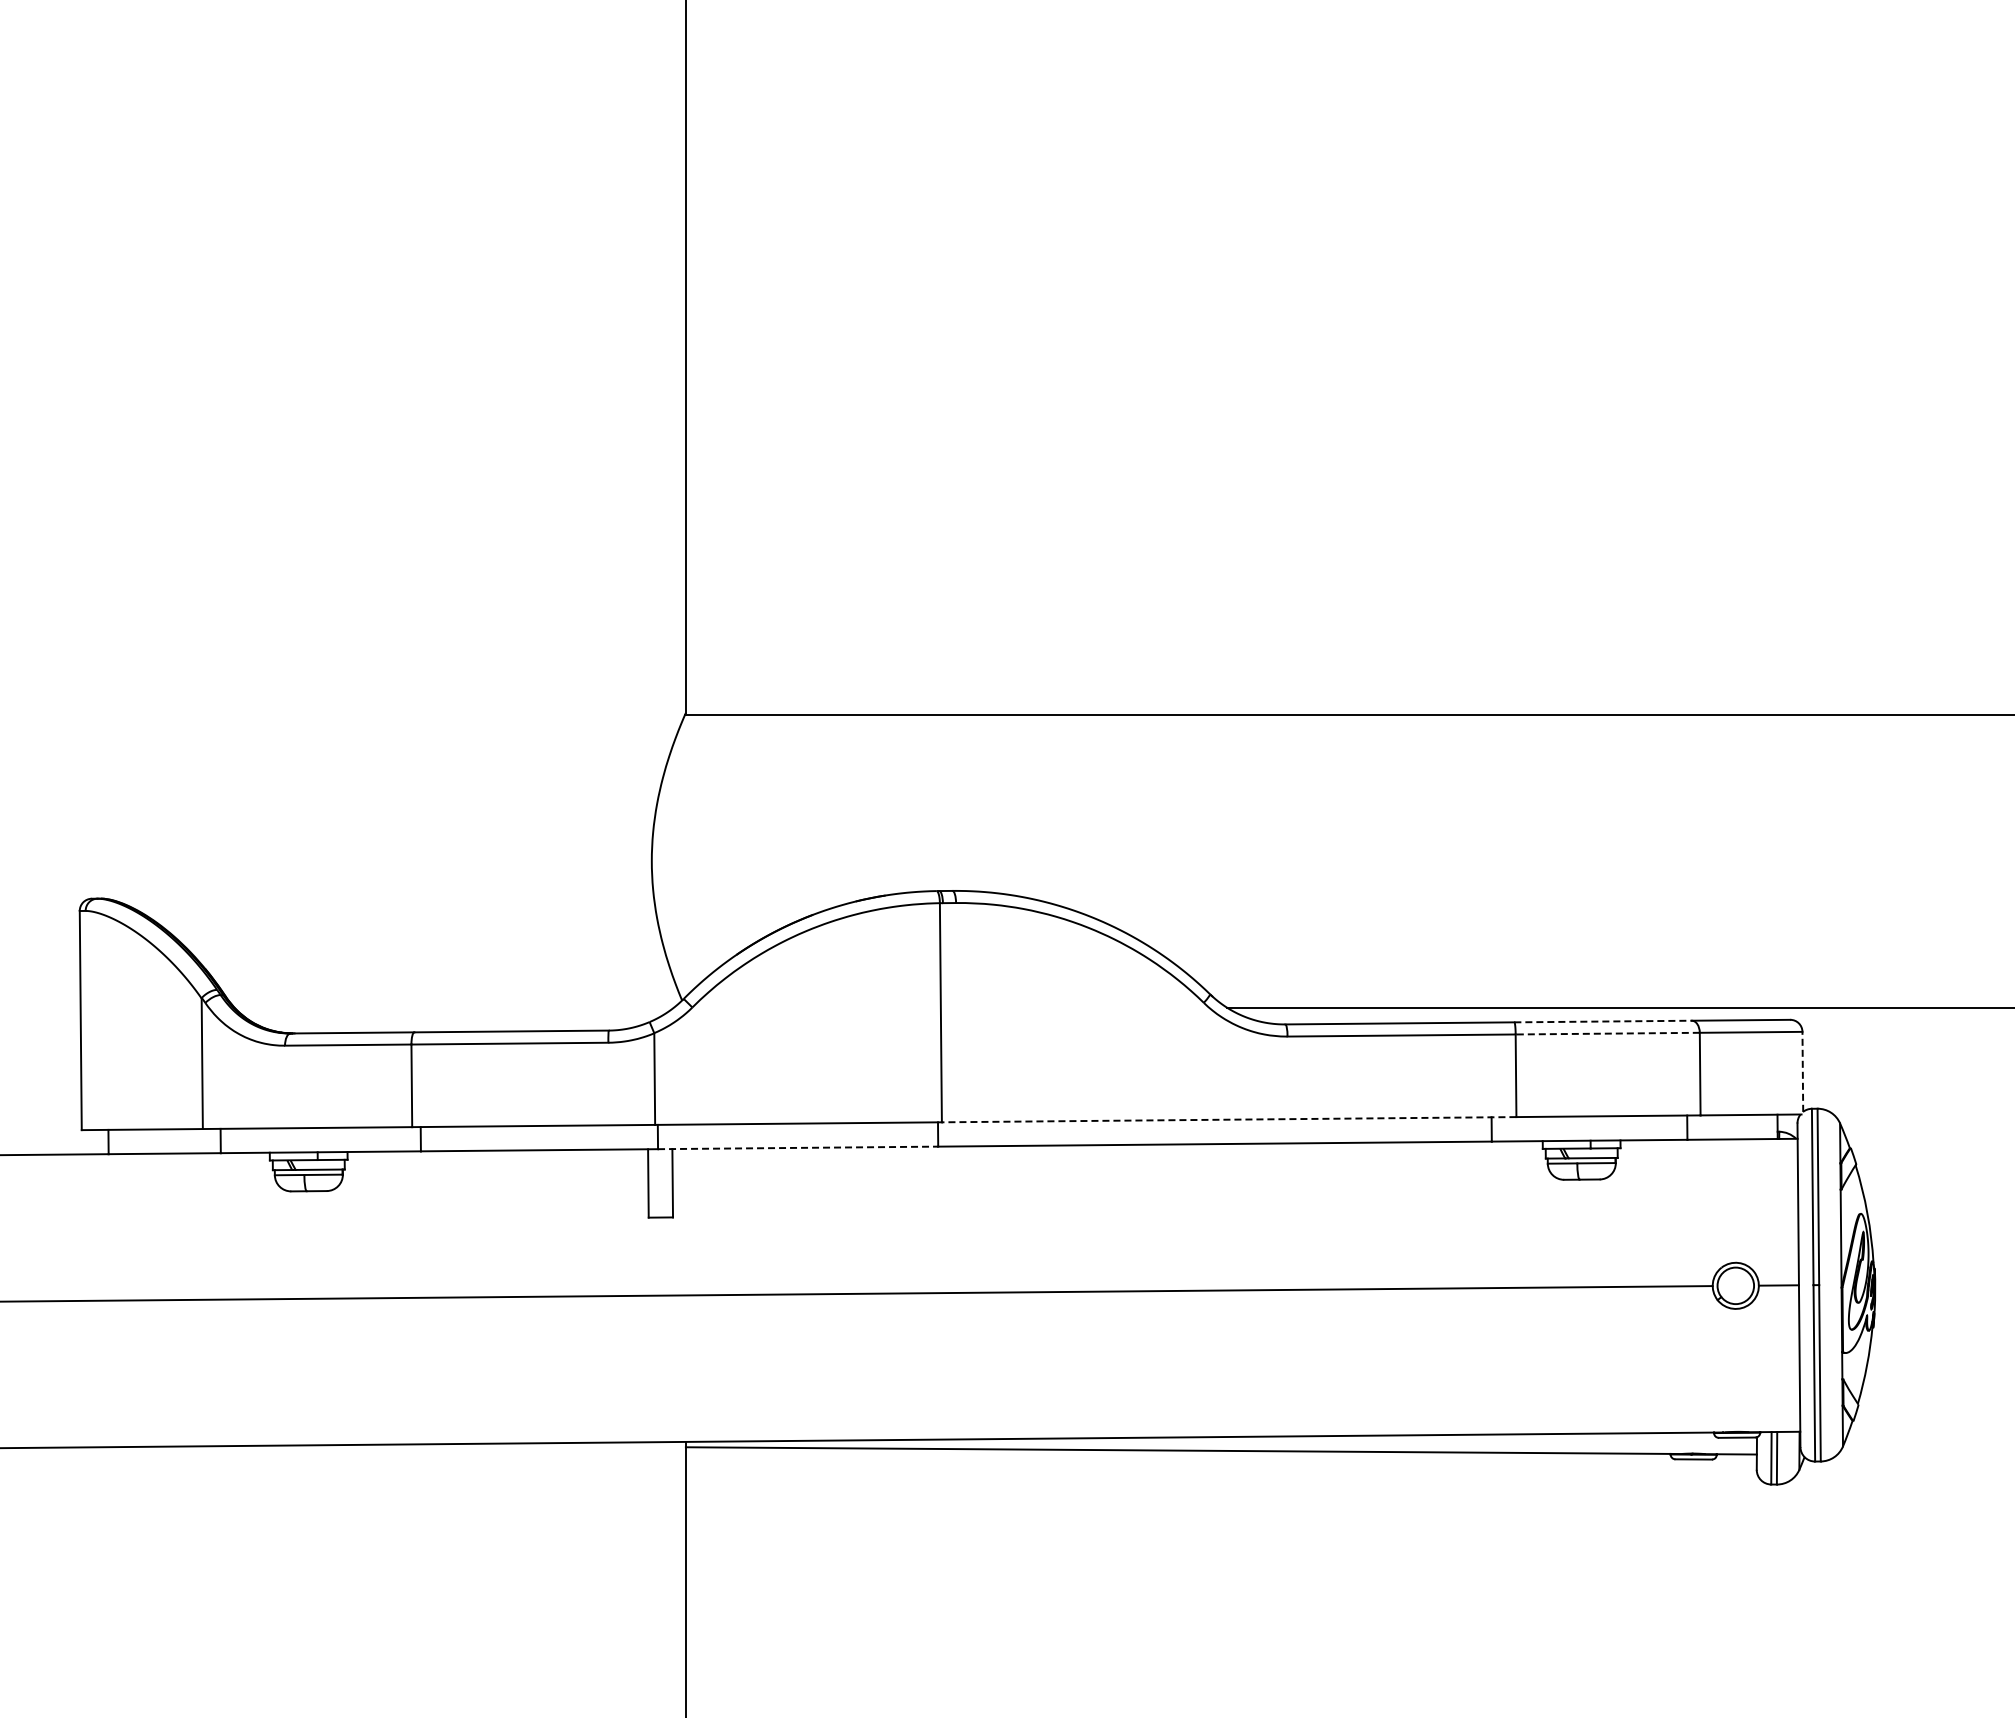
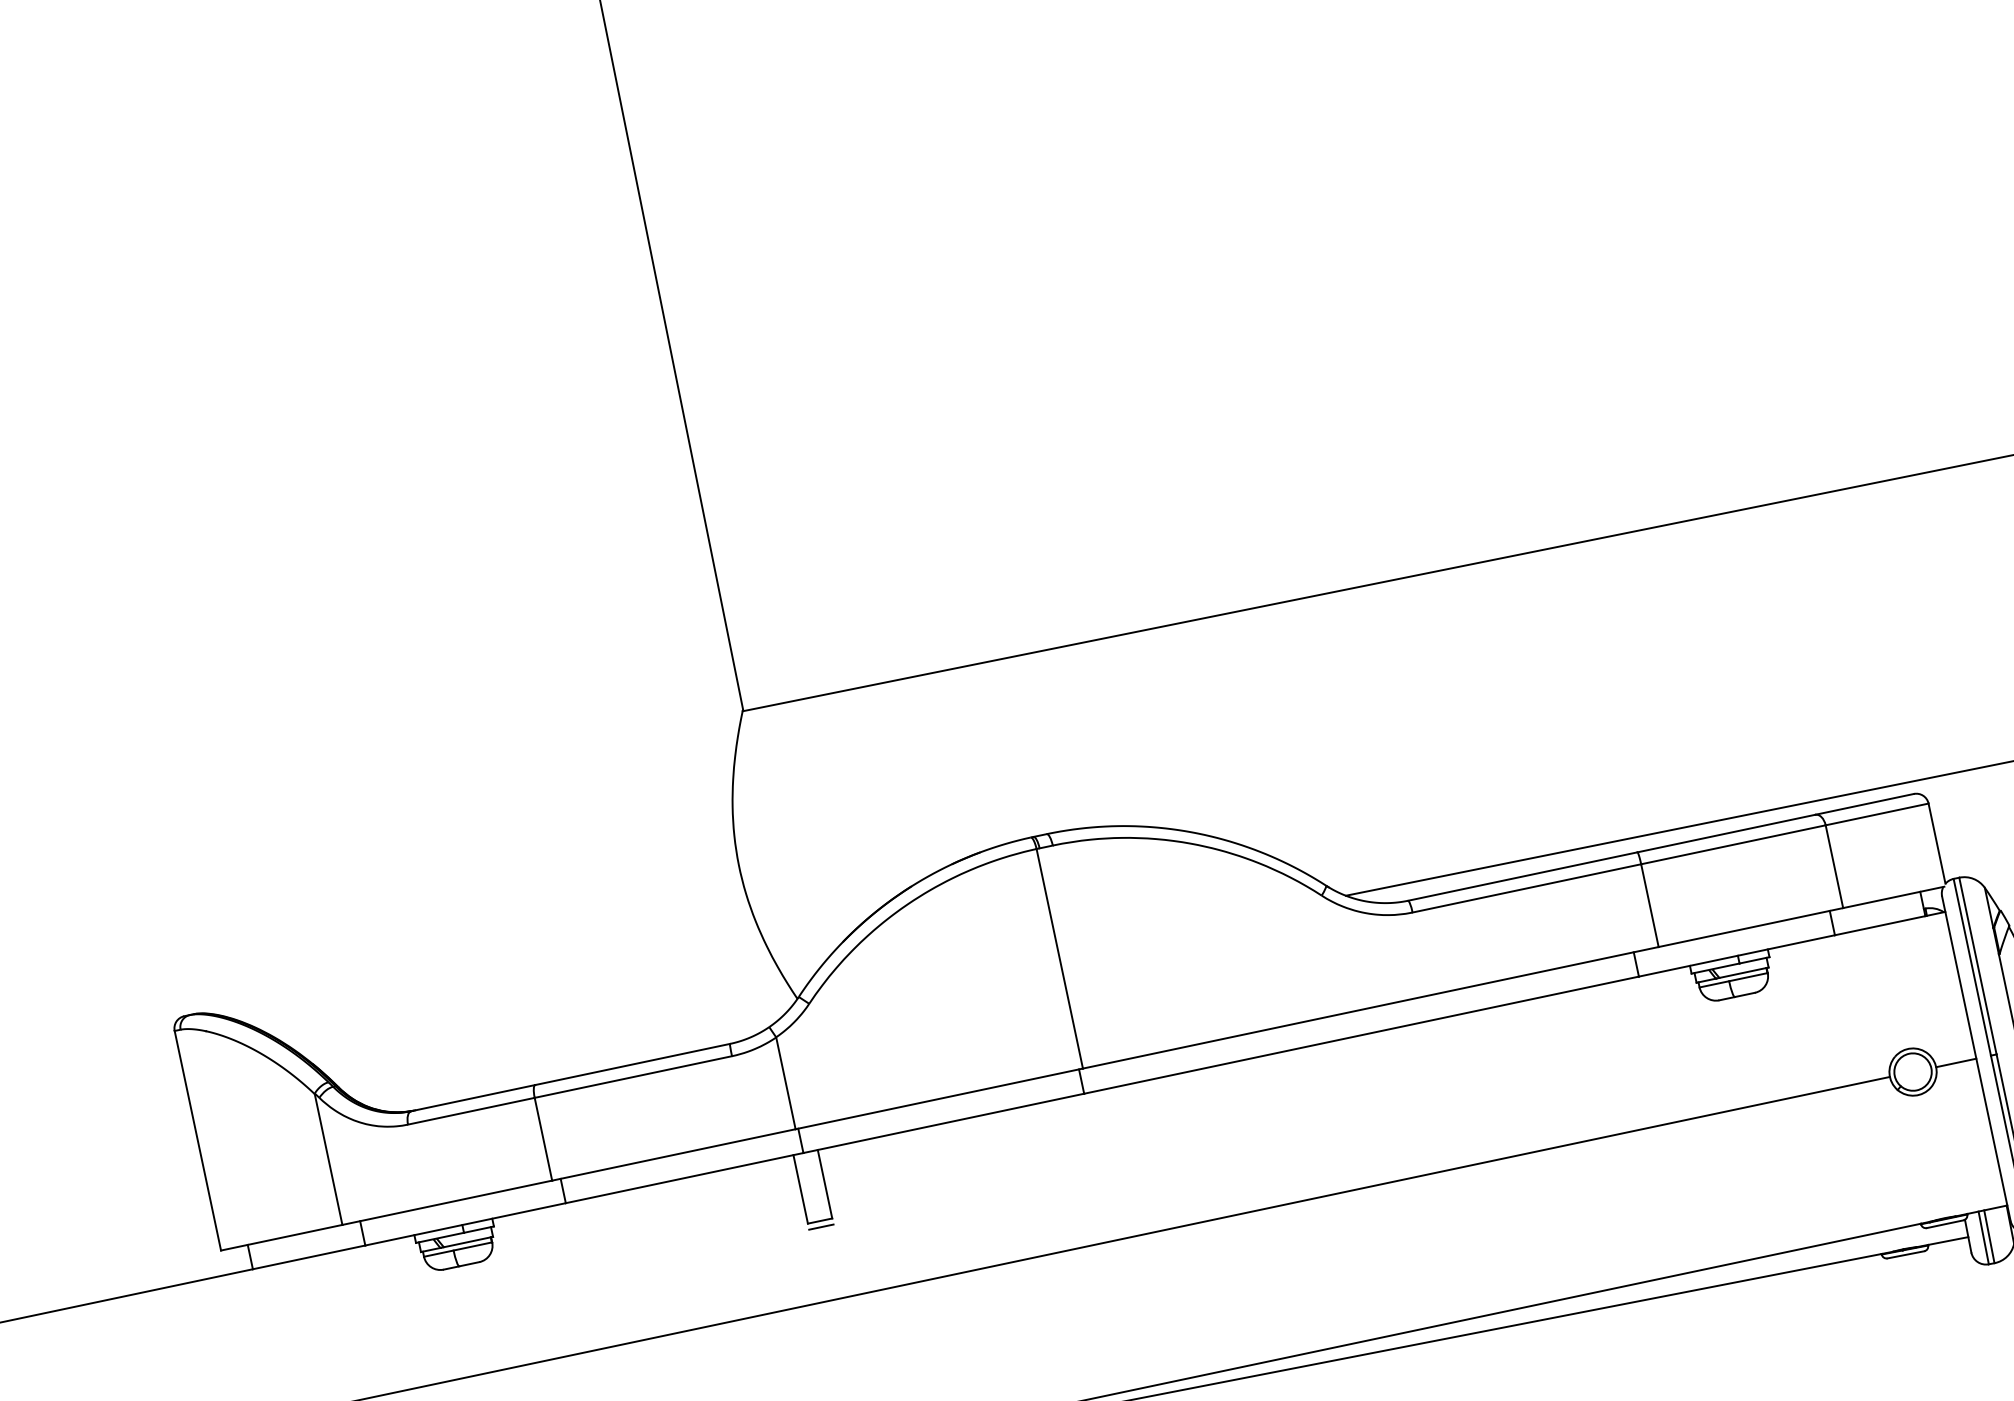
line: (1603, 1021) -> (1726, 833), dashed -> solid
line: (1607, 1033) -> (1733, 844), dashed -> solid
line: (1802, 1071) -> (1936, 843), dashed -> solid
line: (1228, 1119) -> (1370, 1007), dashed -> solid
line: (798, 1147) -> (944, 1122), dashed -> solid
line: (660, 1223) -> (820, 1227), added

